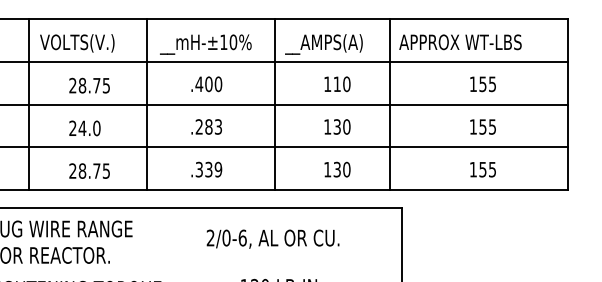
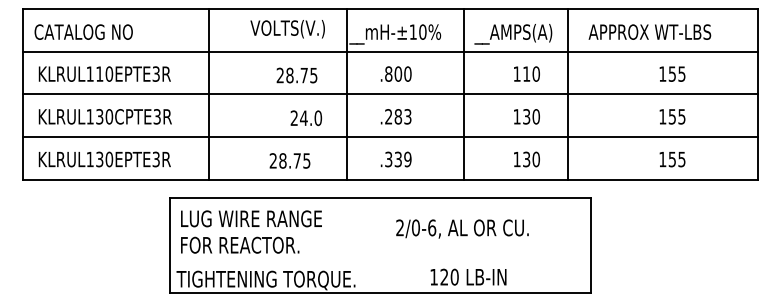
text: (77, 43) -> (287, 29), moved
text: (199, 83) -> (388, 73), .400 -> .800
text: (89, 85) -> (296, 75), moved
line: (29, 103) -> (208, 93), moved
line: (147, 103) -> (347, 93), moved
line: (390, 103) -> (567, 93), moved
text: (85, 128) -> (306, 118), moved
text: (89, 170) -> (289, 160), moved

